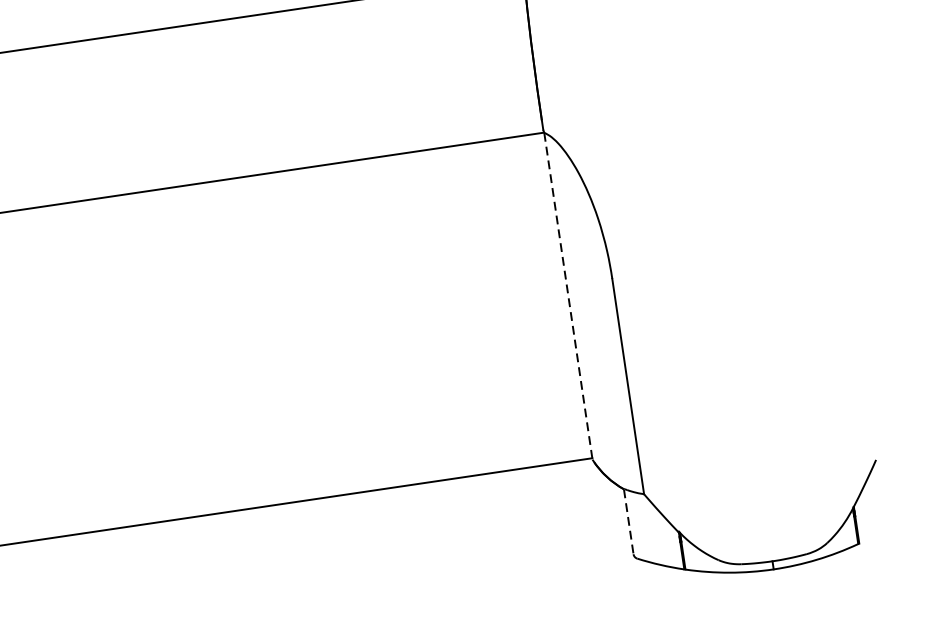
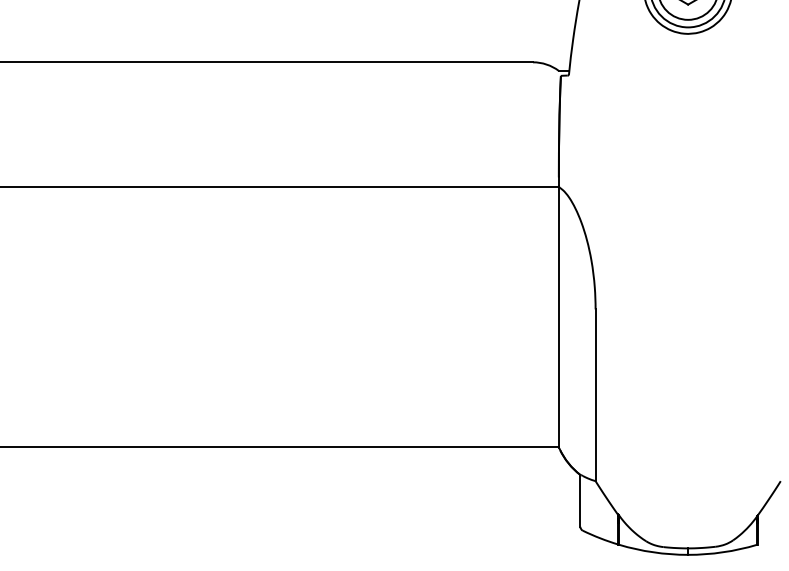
line: (568, 297) -> (559, 318), dashed -> solid
line: (628, 521) -> (580, 500), dashed -> solid

